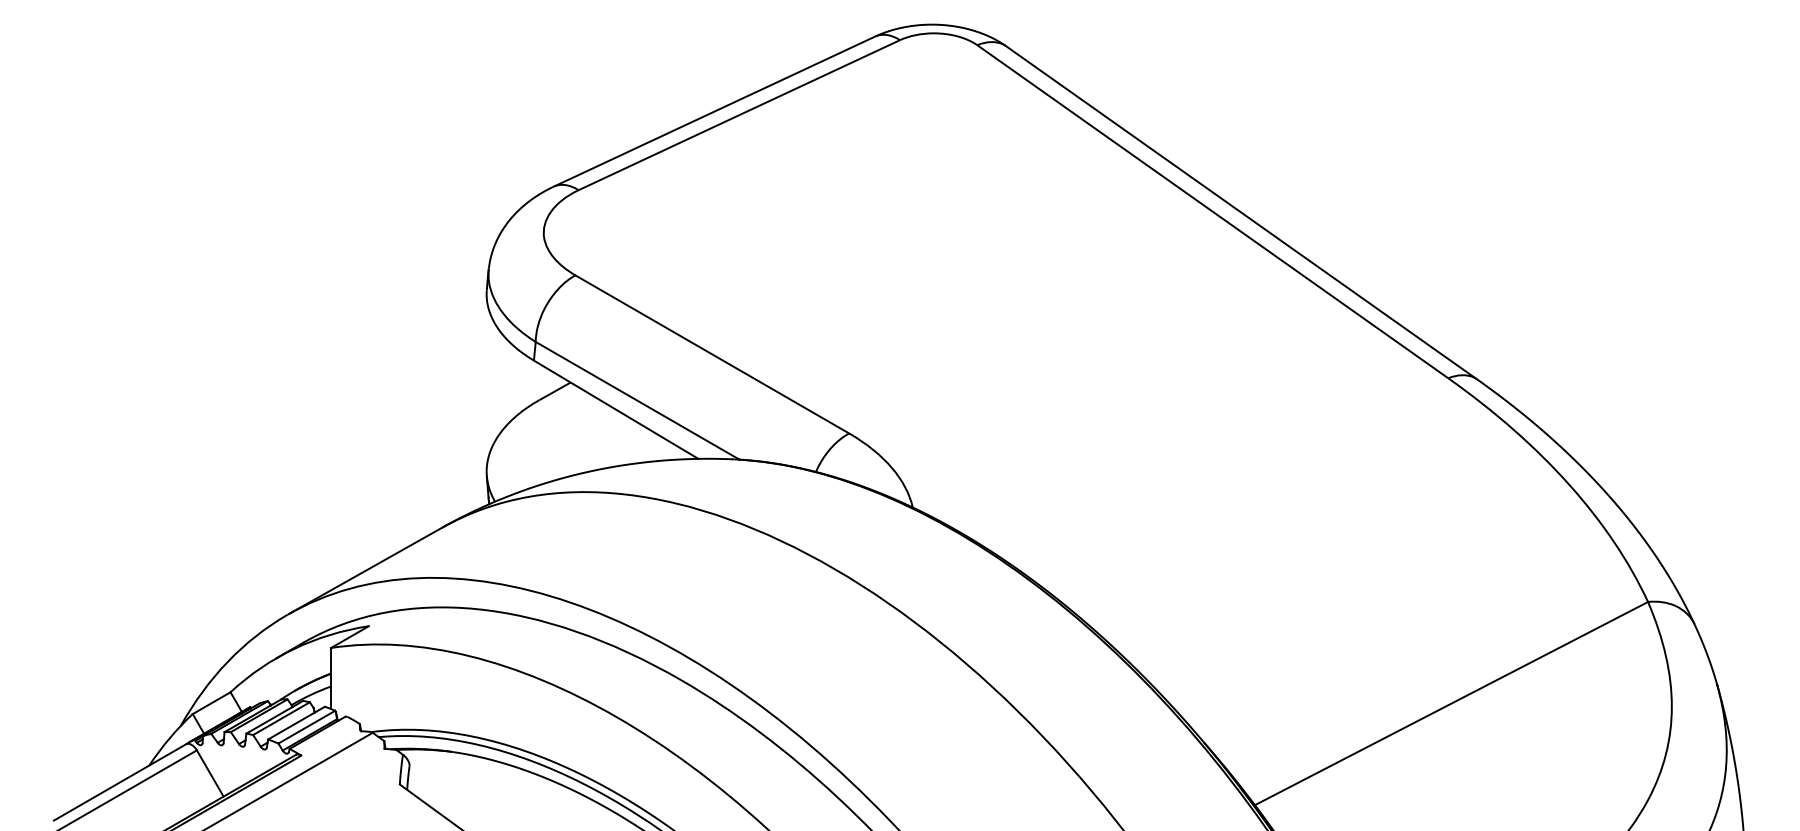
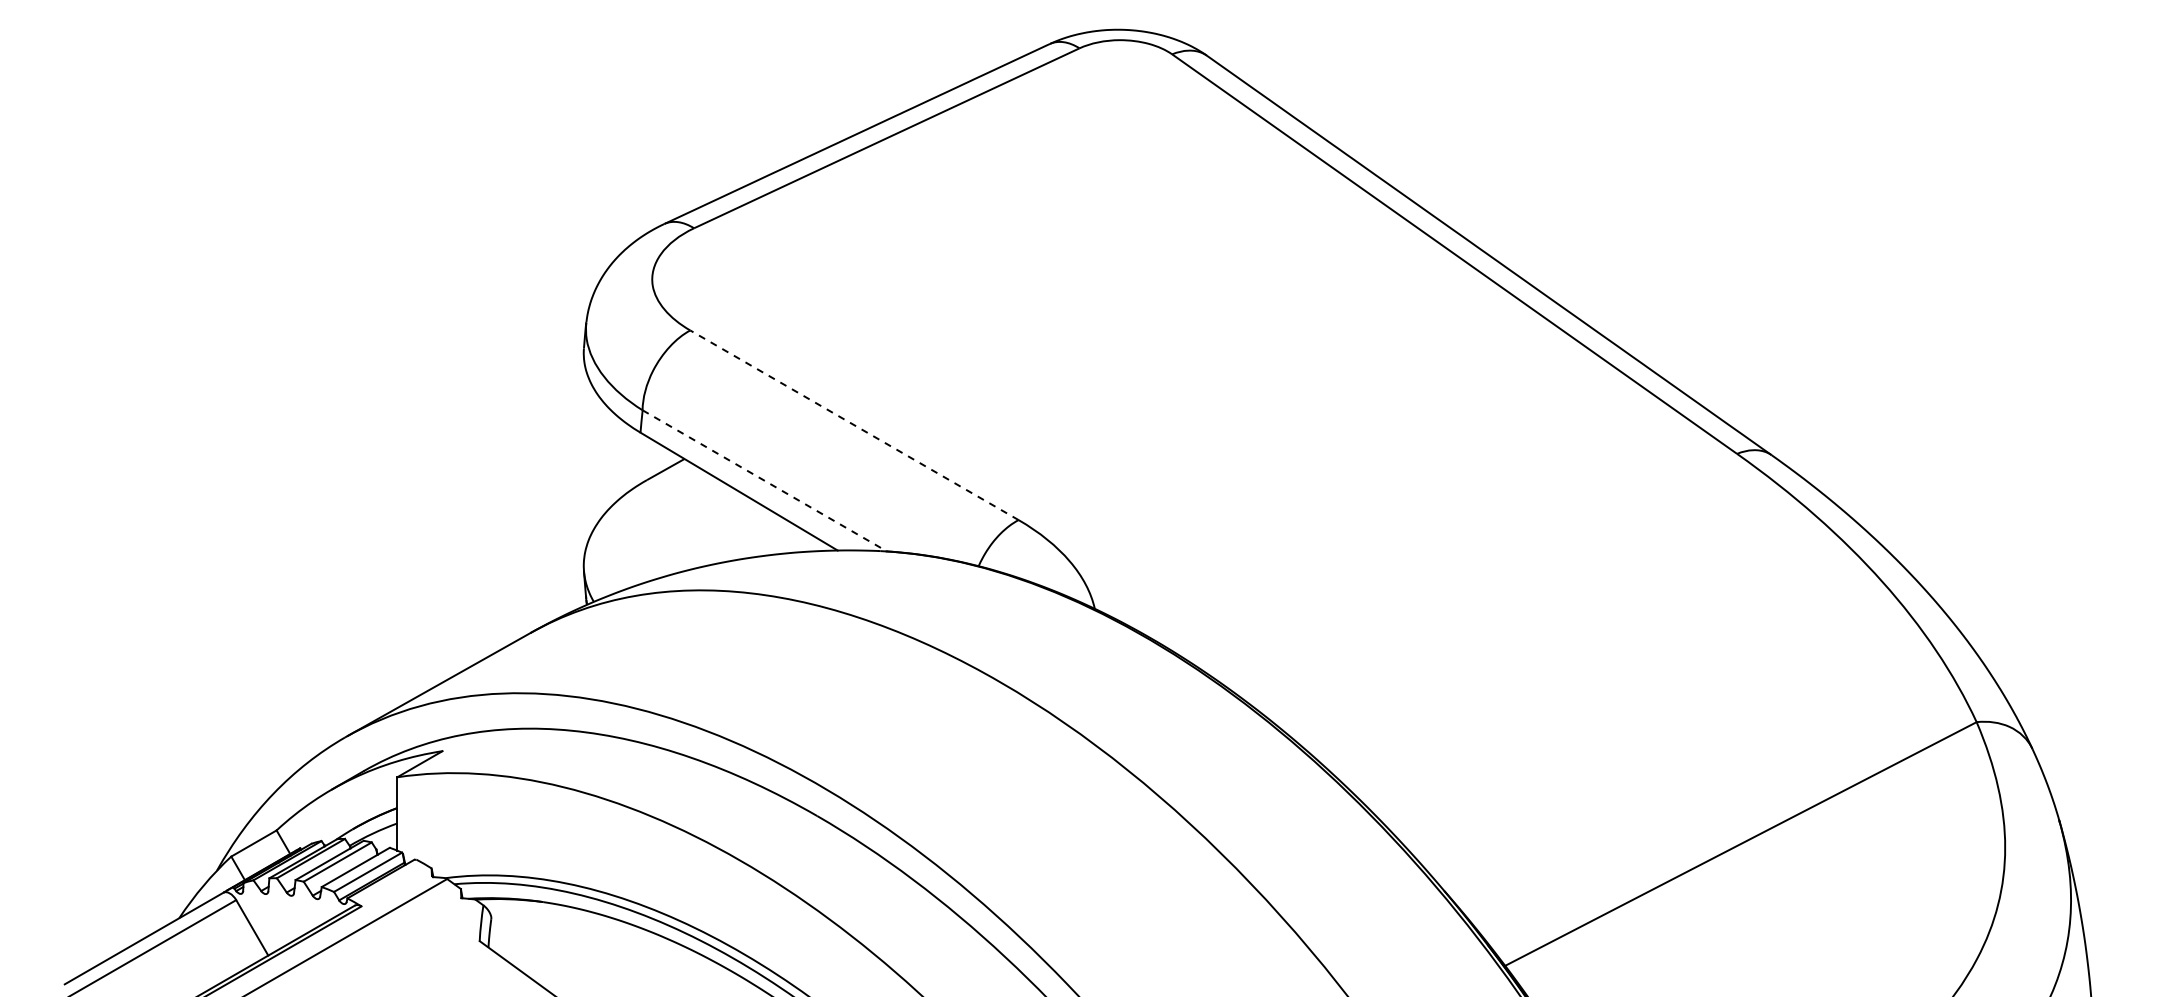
line: (712, 354) -> (854, 425), solid -> dashed
line: (638, 401) -> (765, 481), solid -> dashed

